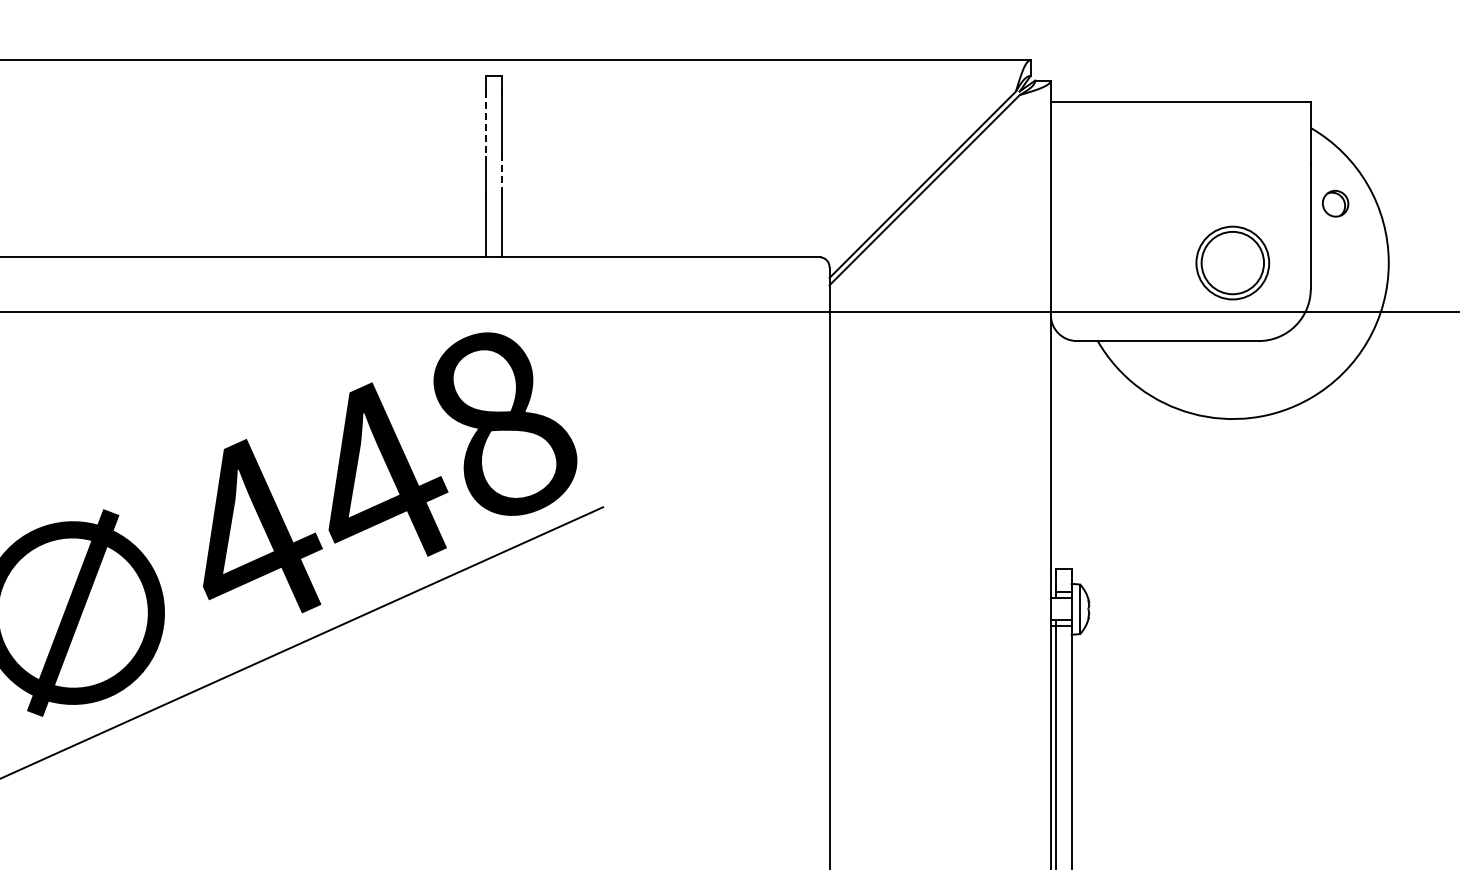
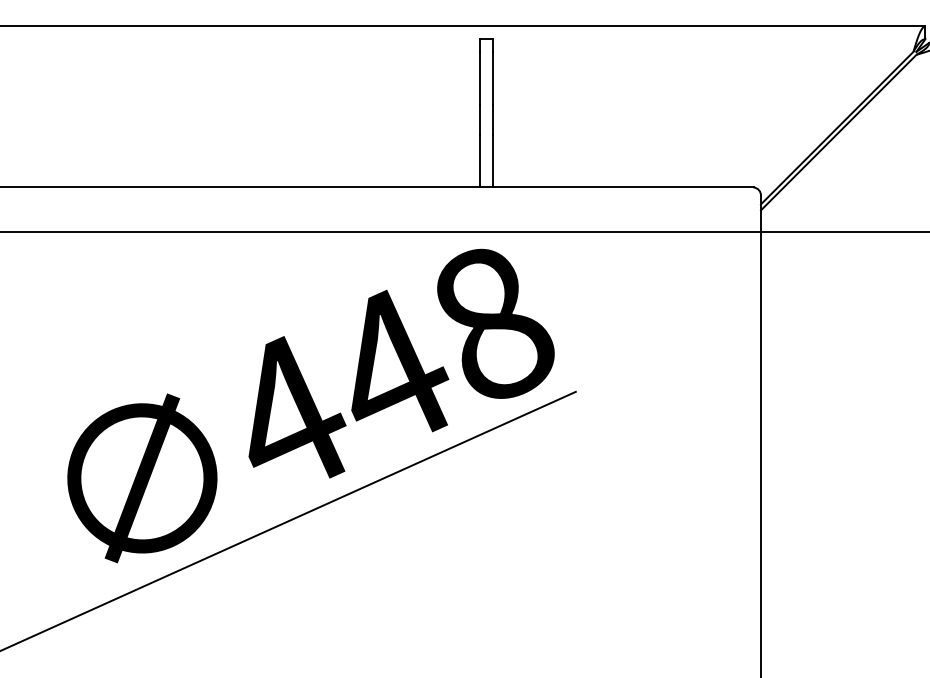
line: (486, 124) -> (480, 78), dashed -> solid
line: (501, 174) -> (492, 119), dashed -> solid

